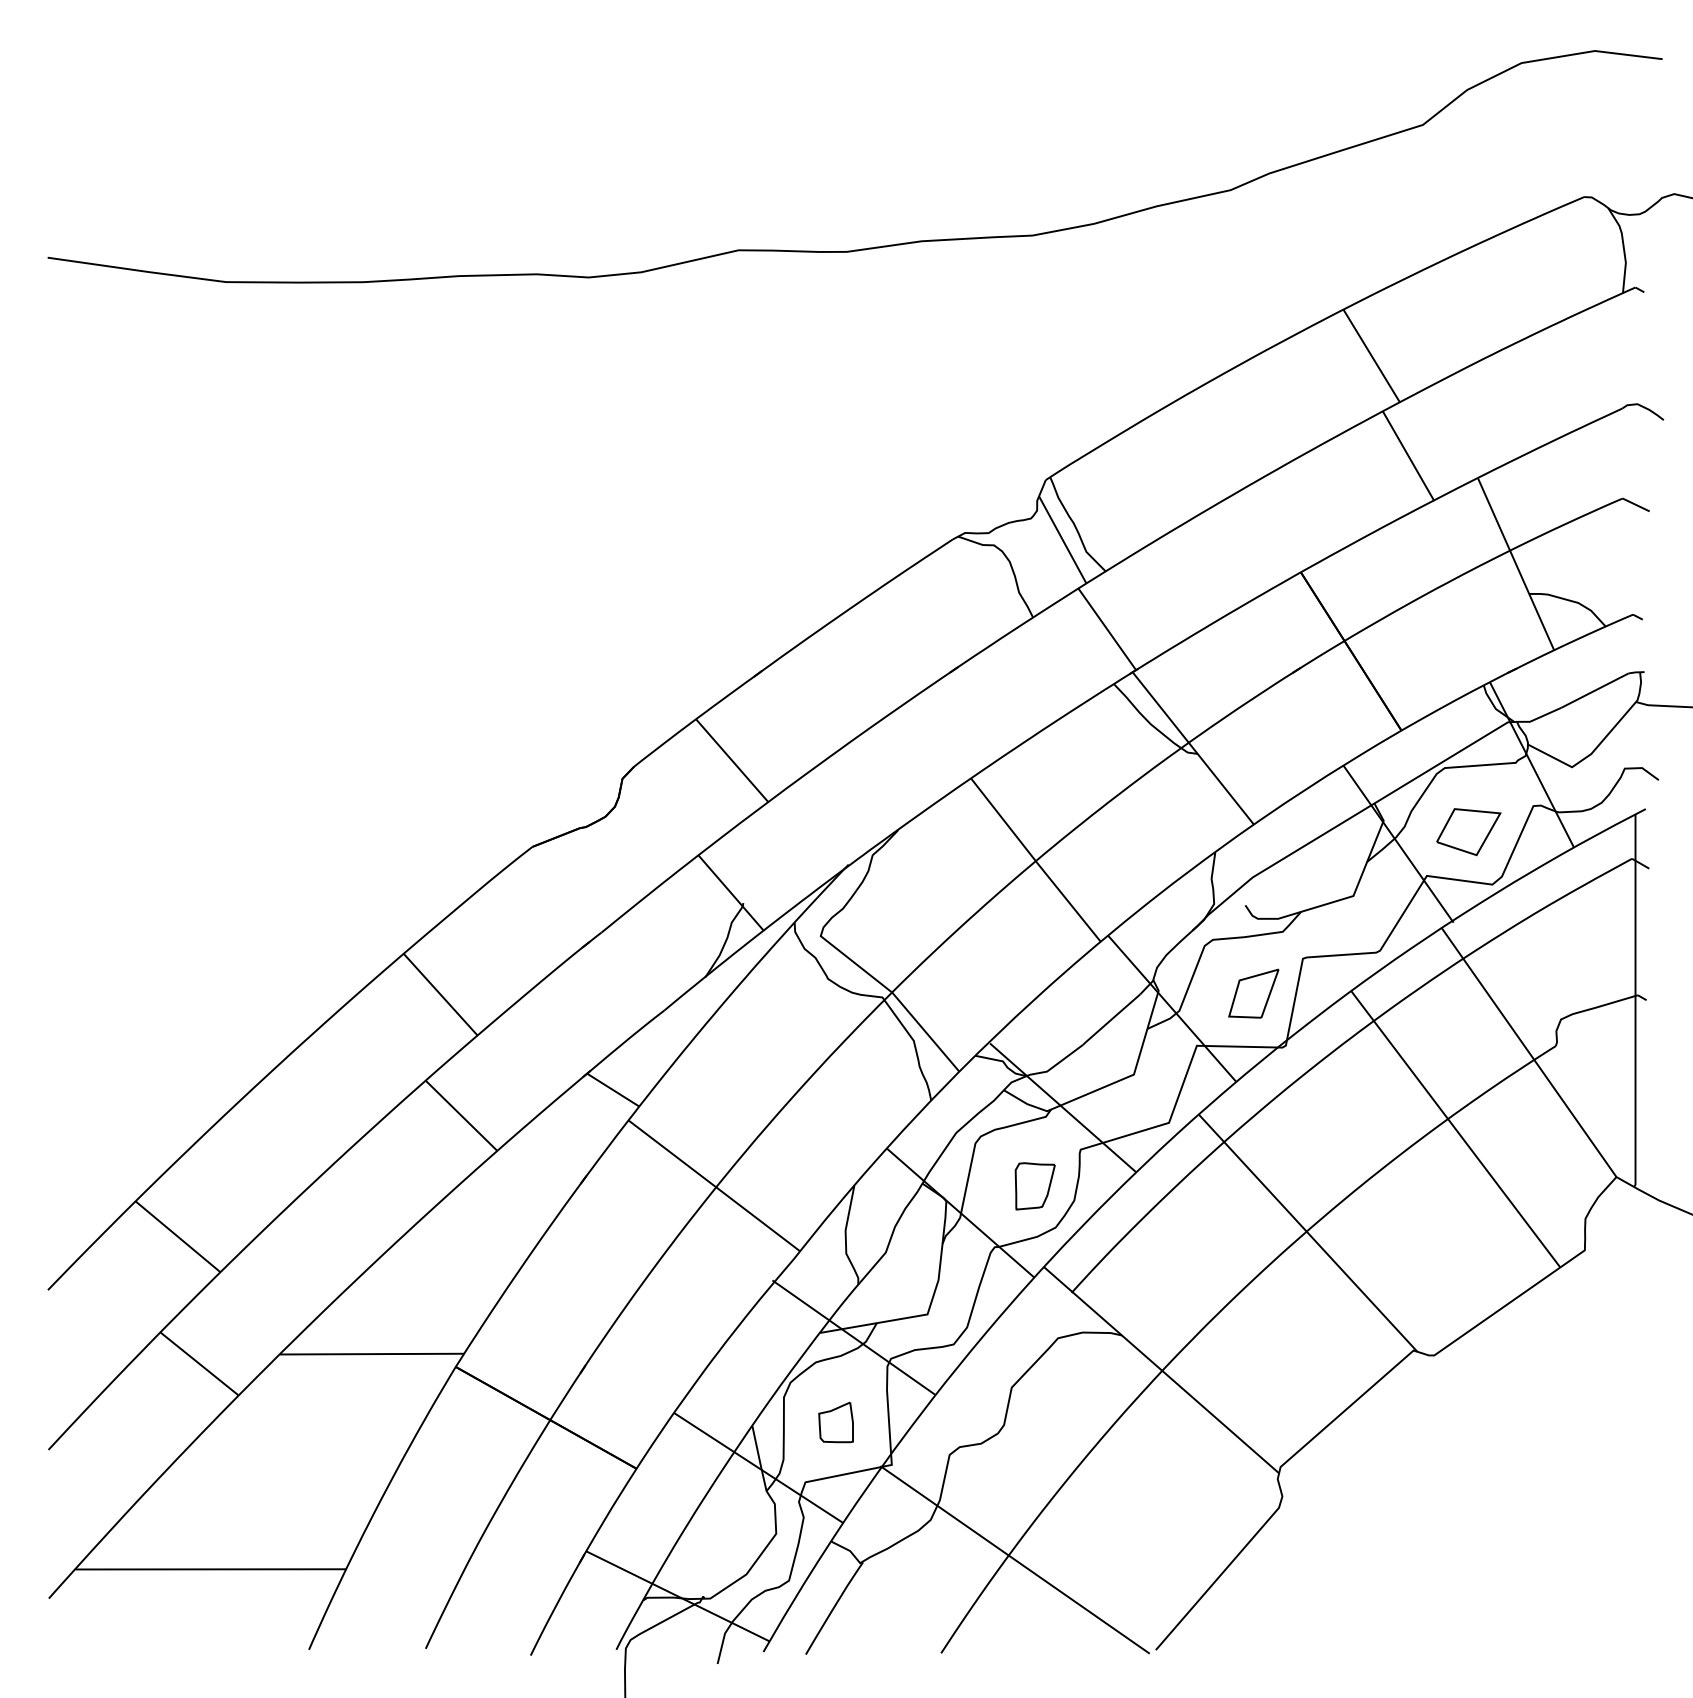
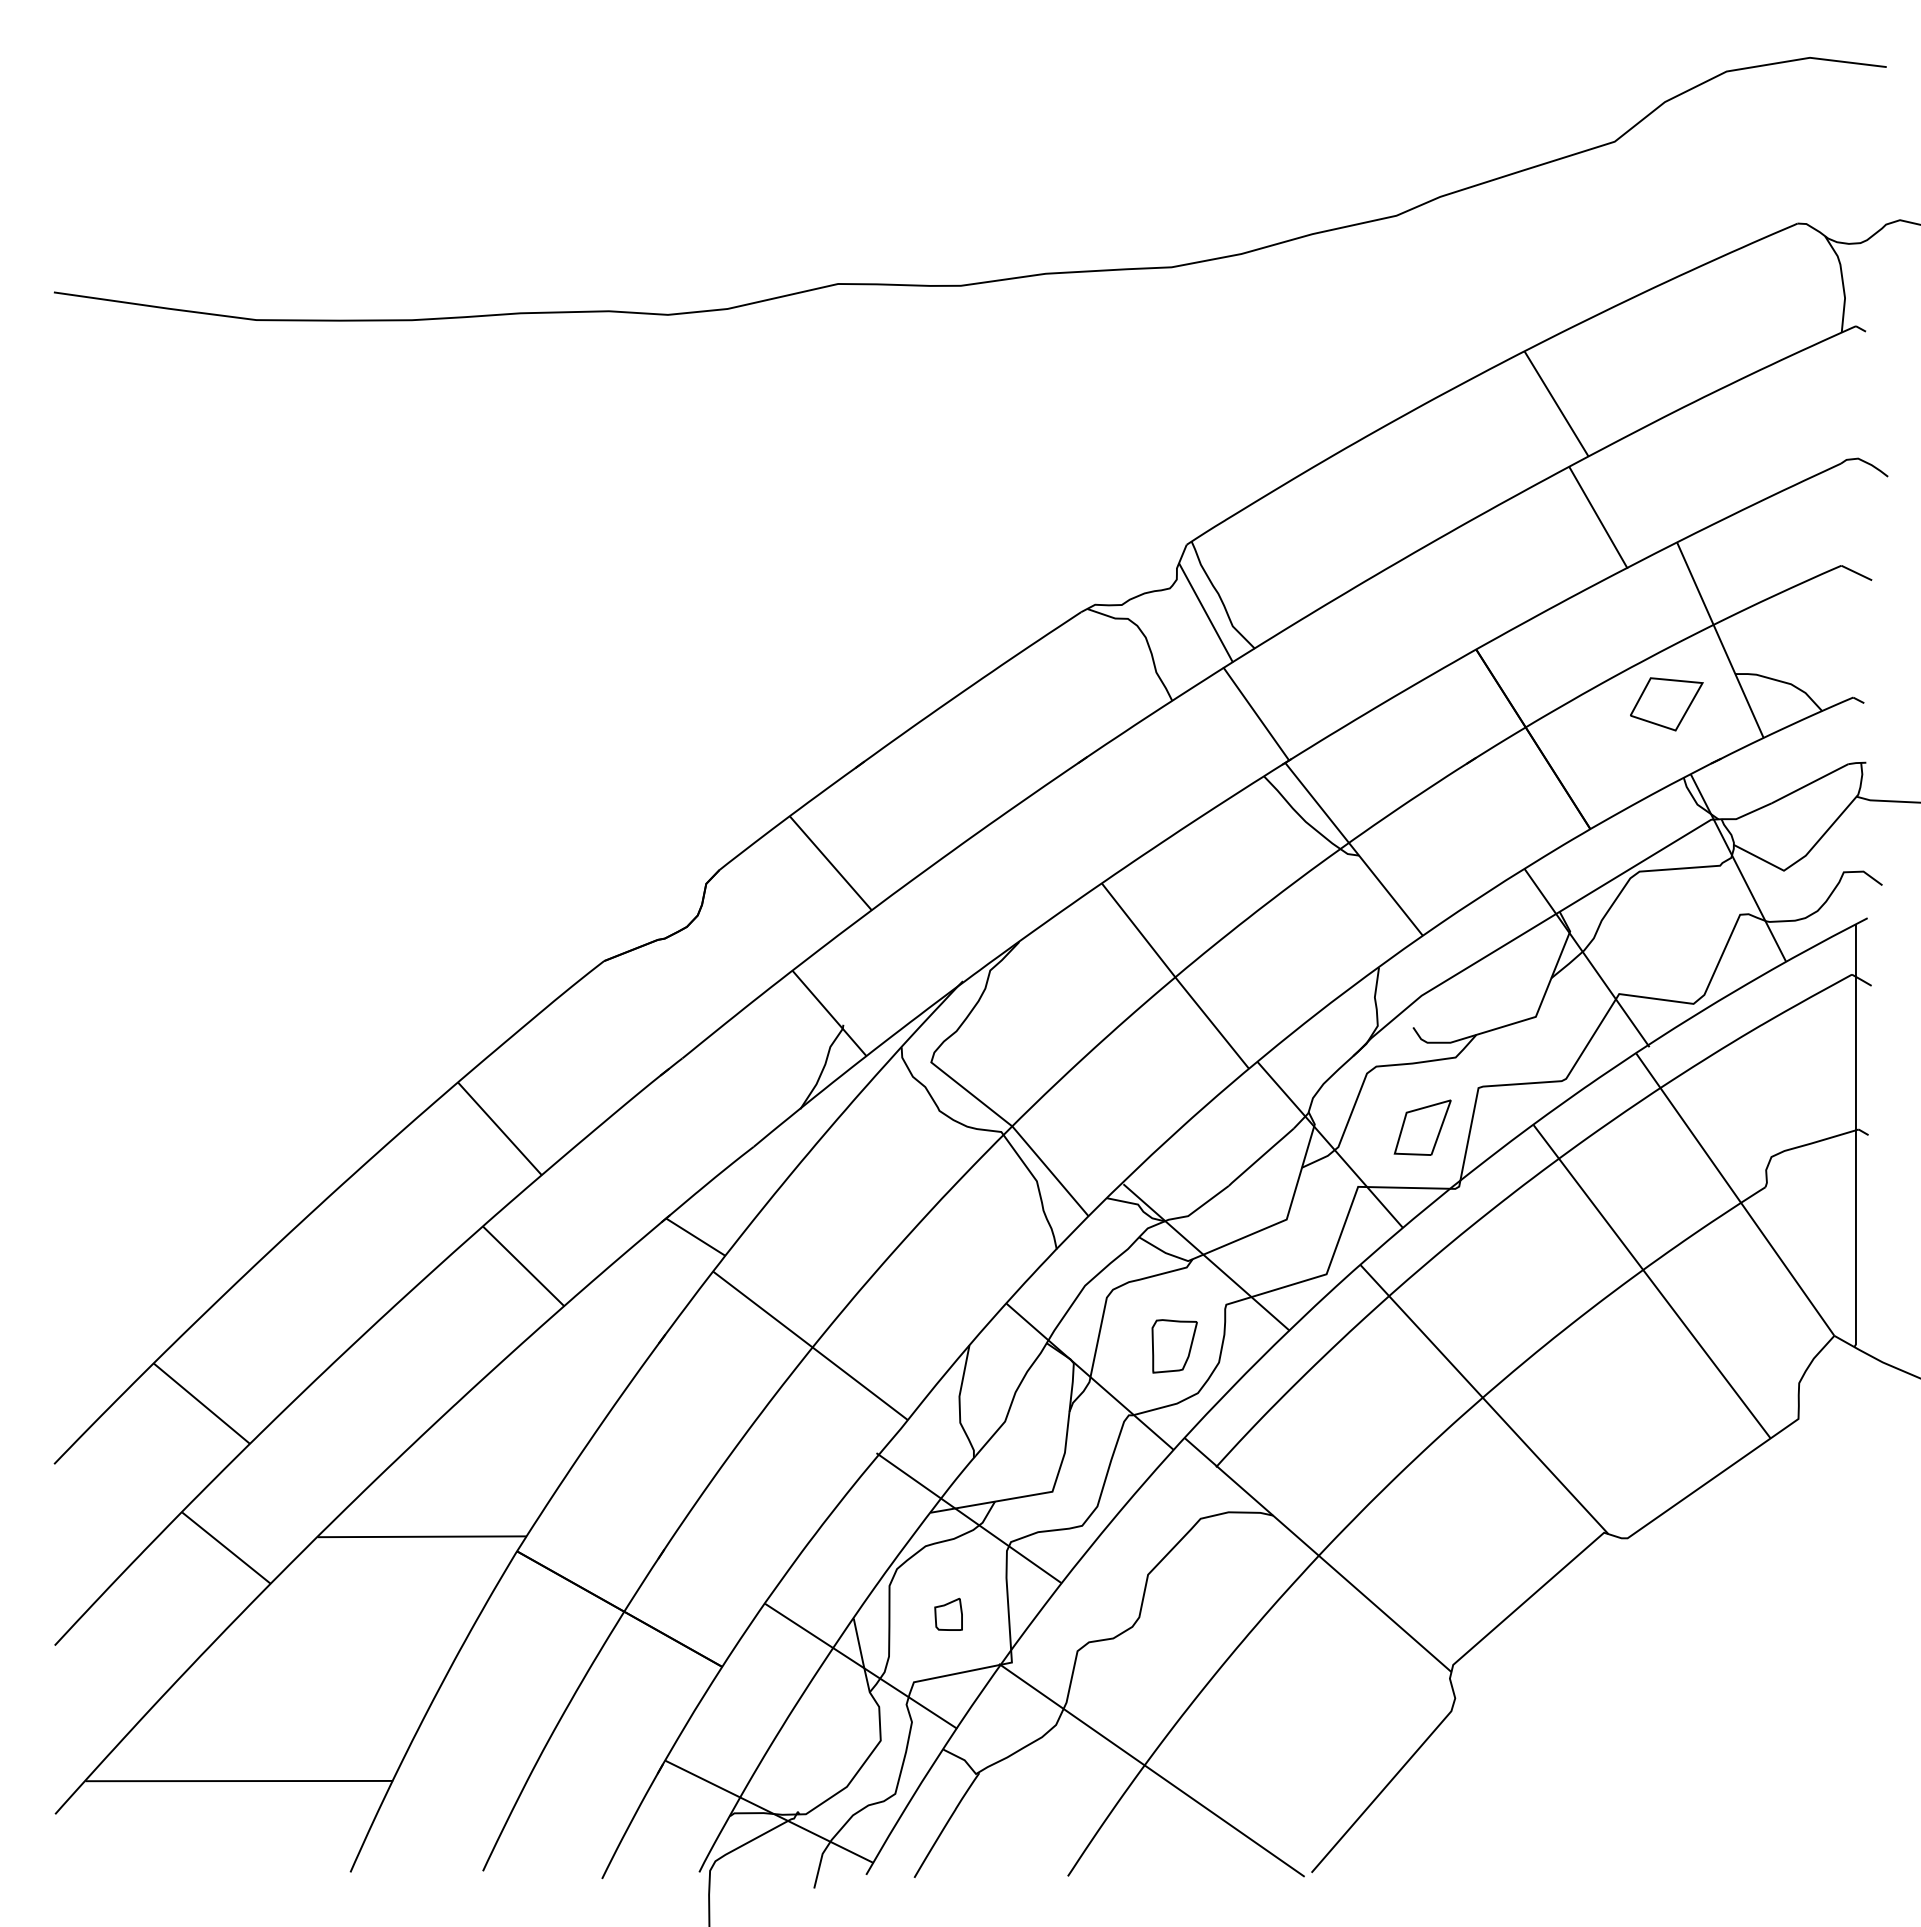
part: (1468, 832) -> (1666, 704), moved
part: (835, 1422) -> (948, 1614), size x0.7

